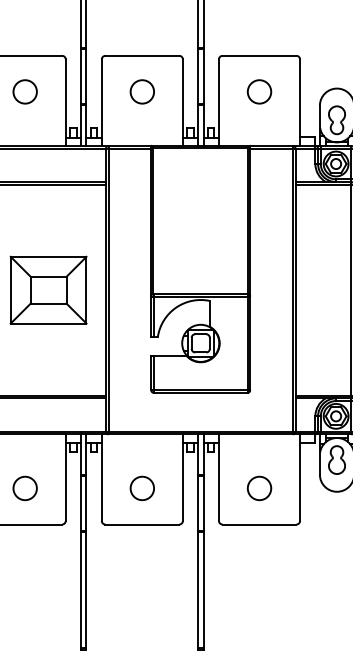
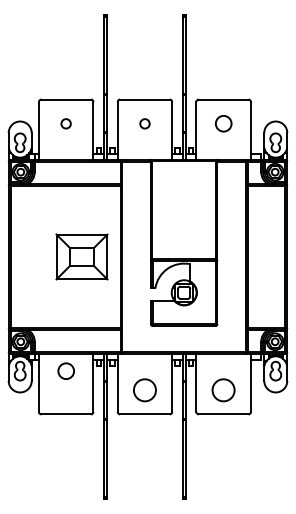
circle: (24, 91) -> (65, 123), size x0.6
circle: (141, 91) -> (144, 123), size x0.6
circle: (24, 487) -> (65, 370), moved
circle: (141, 487) -> (144, 389), size x1.4
circle: (259, 487) -> (223, 389), size x1.4

